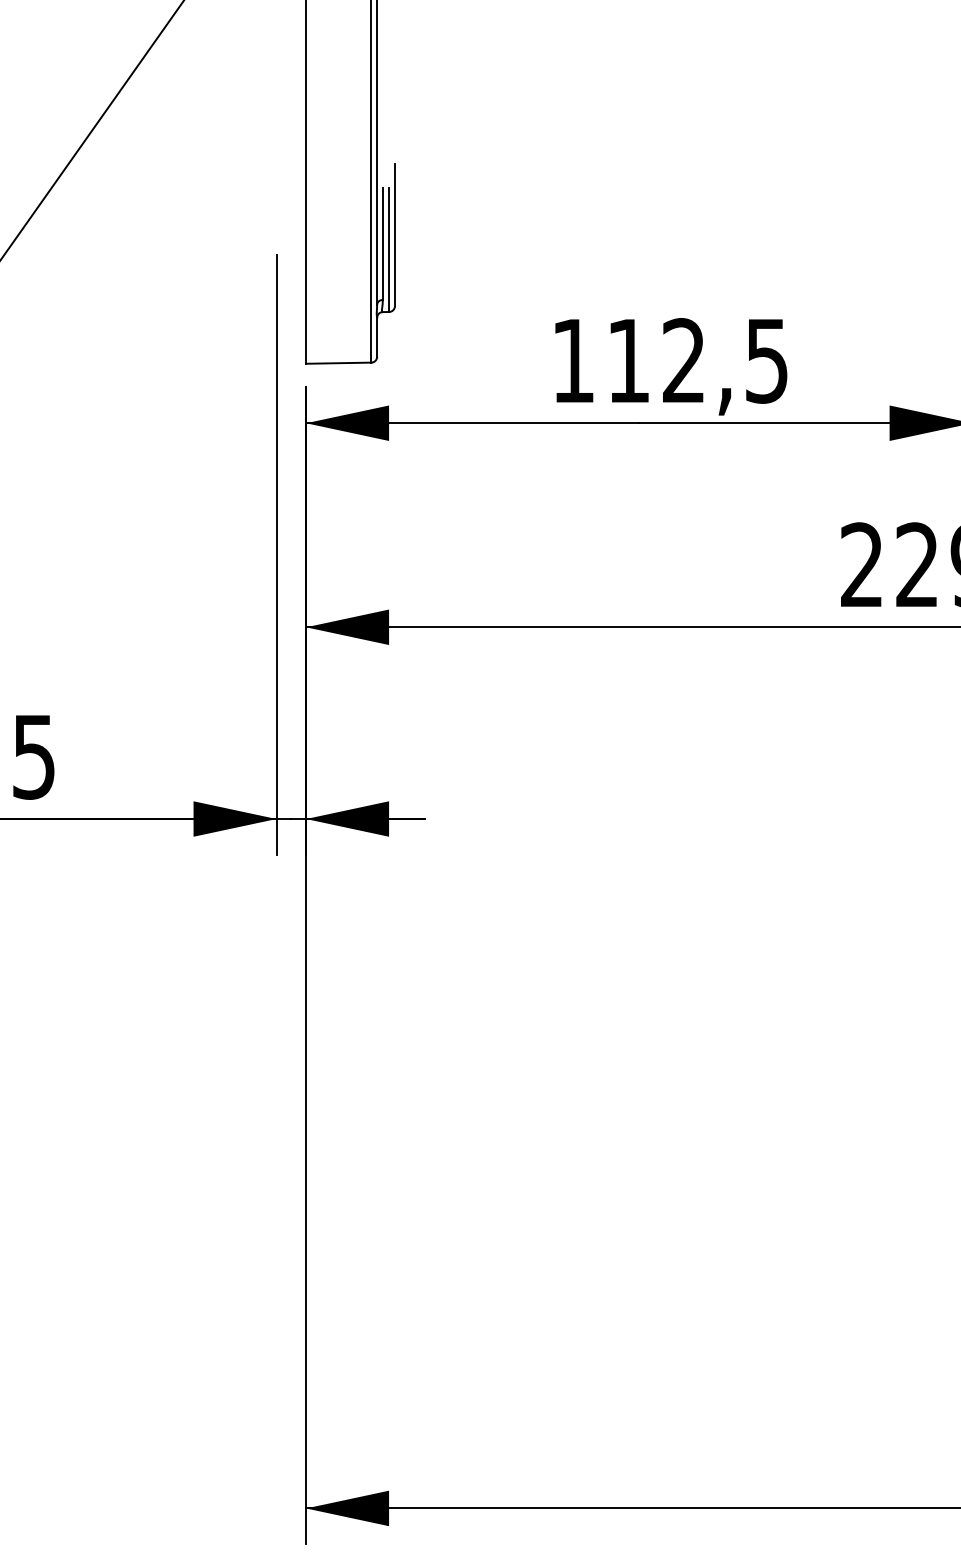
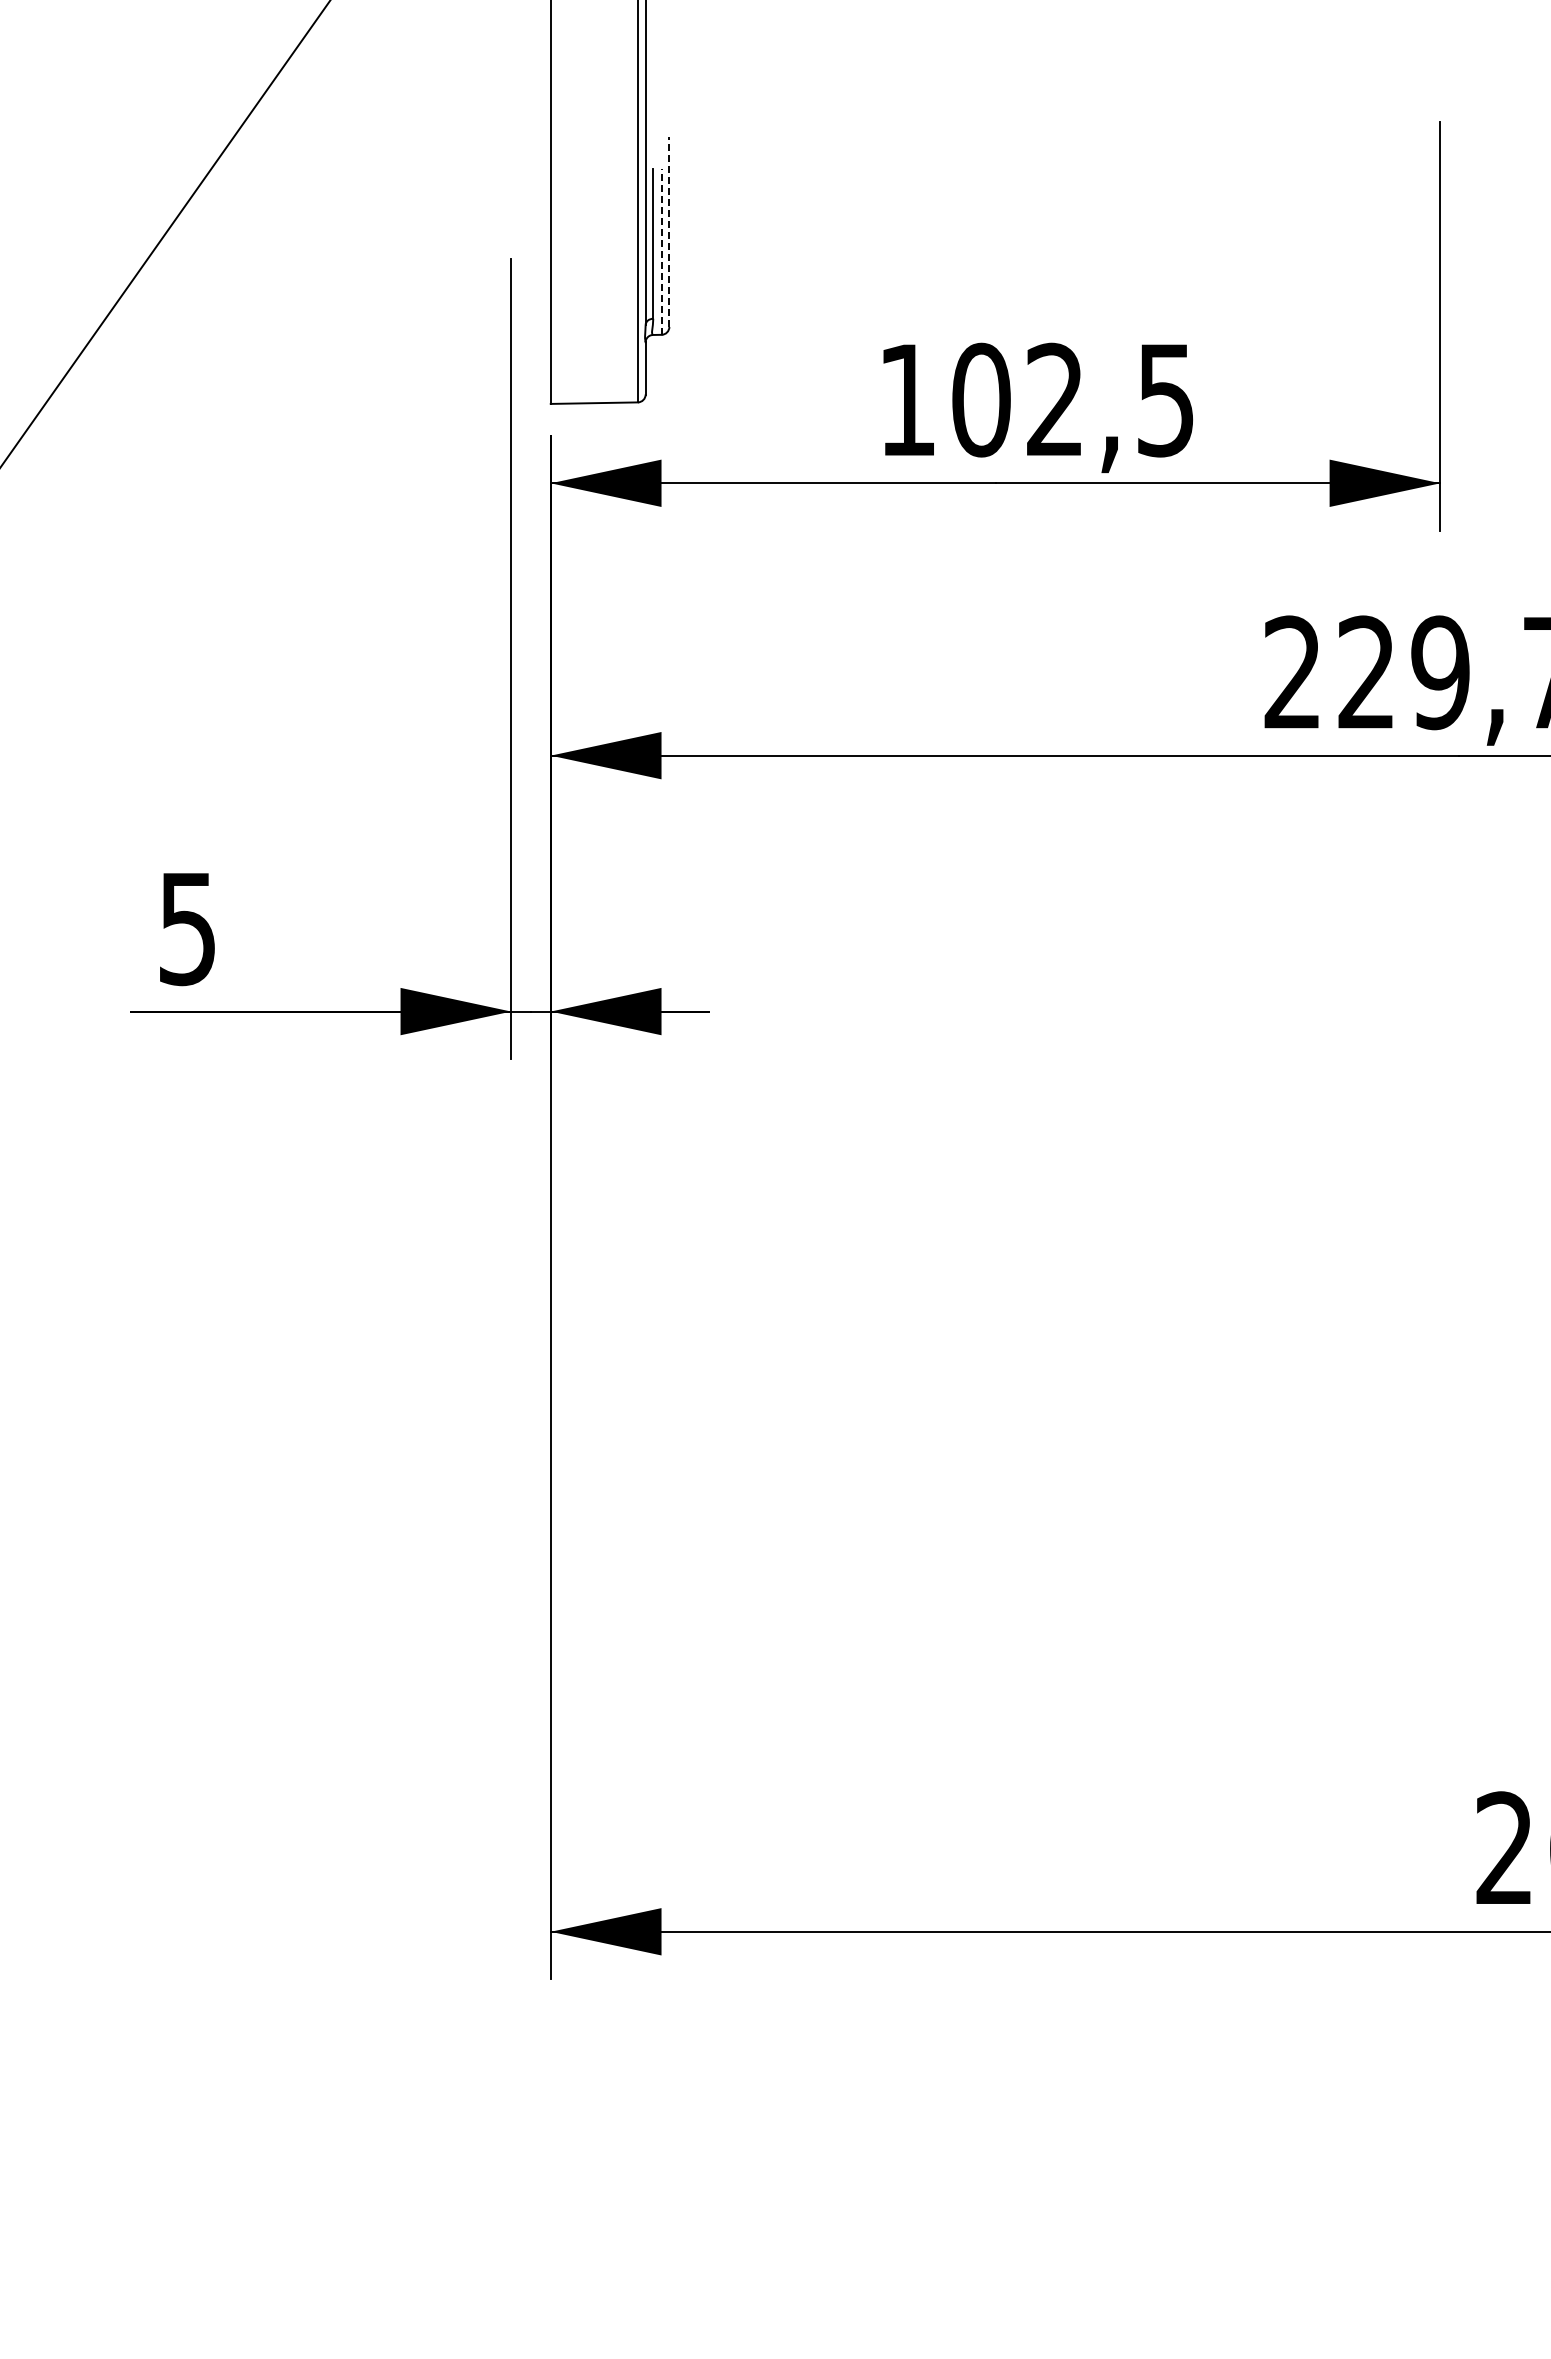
line: (395, 235) -> (669, 232), solid -> dashed
line: (389, 250) -> (661, 252), solid -> dashed
text: (628, 360) -> (981, 399), 112,5 -> 102,5

